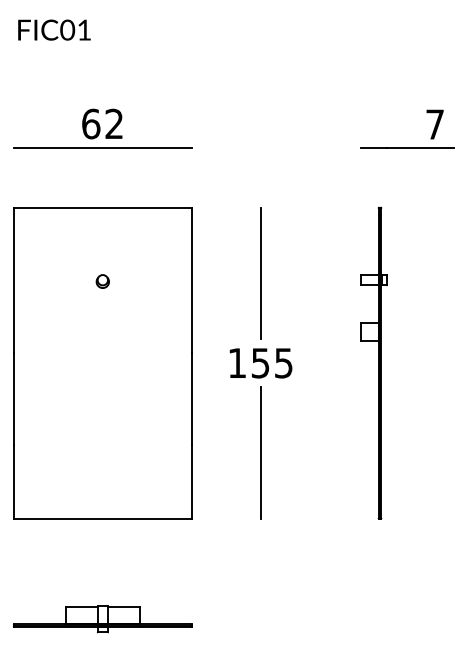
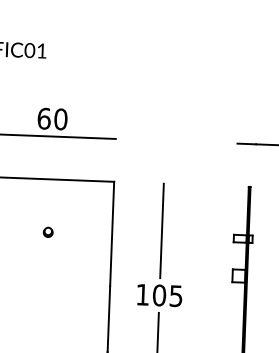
text: (114, 123) -> (61, 119), 62 -> 60
text: (260, 363) -> (159, 295), 155 -> 105

